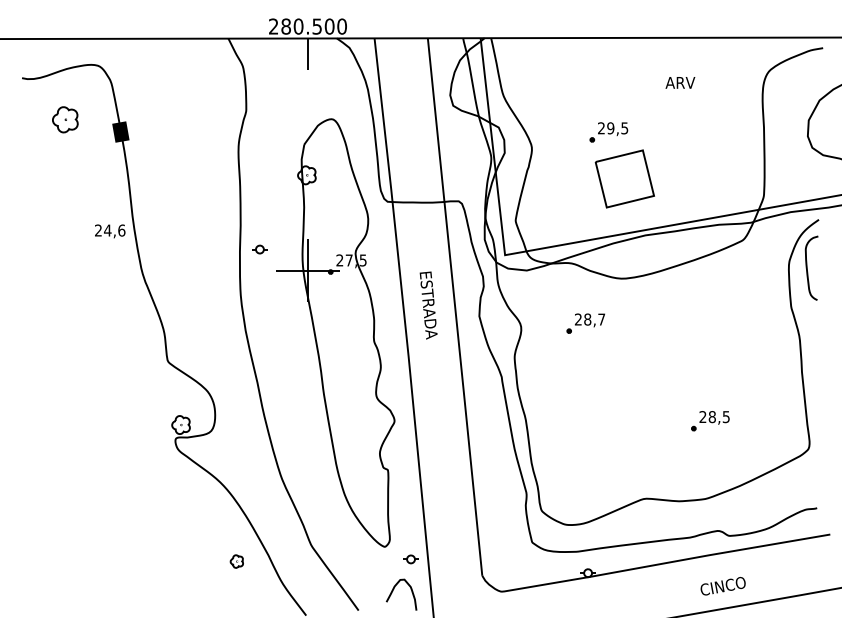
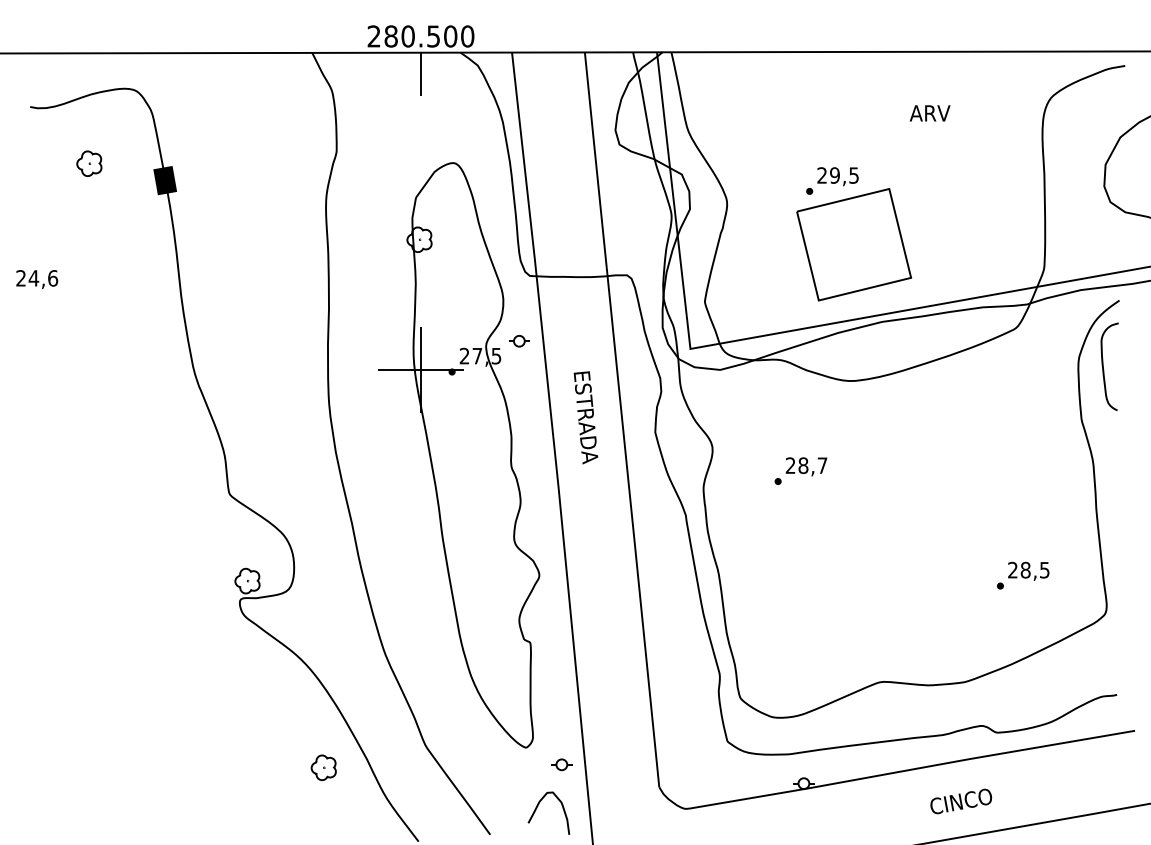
part: (65, 119) -> (89, 163), size x0.71
part: (624, 178) -> (853, 244), size x1.43
text: (110, 231) -> (37, 279), moved
part: (259, 249) -> (518, 341), moved
part: (585, 323) -> (800, 471), moved
part: (710, 421) -> (1023, 576), moved
part: (236, 561) -> (323, 767), size x1.43
text: (722, 586) -> (960, 801), moved

